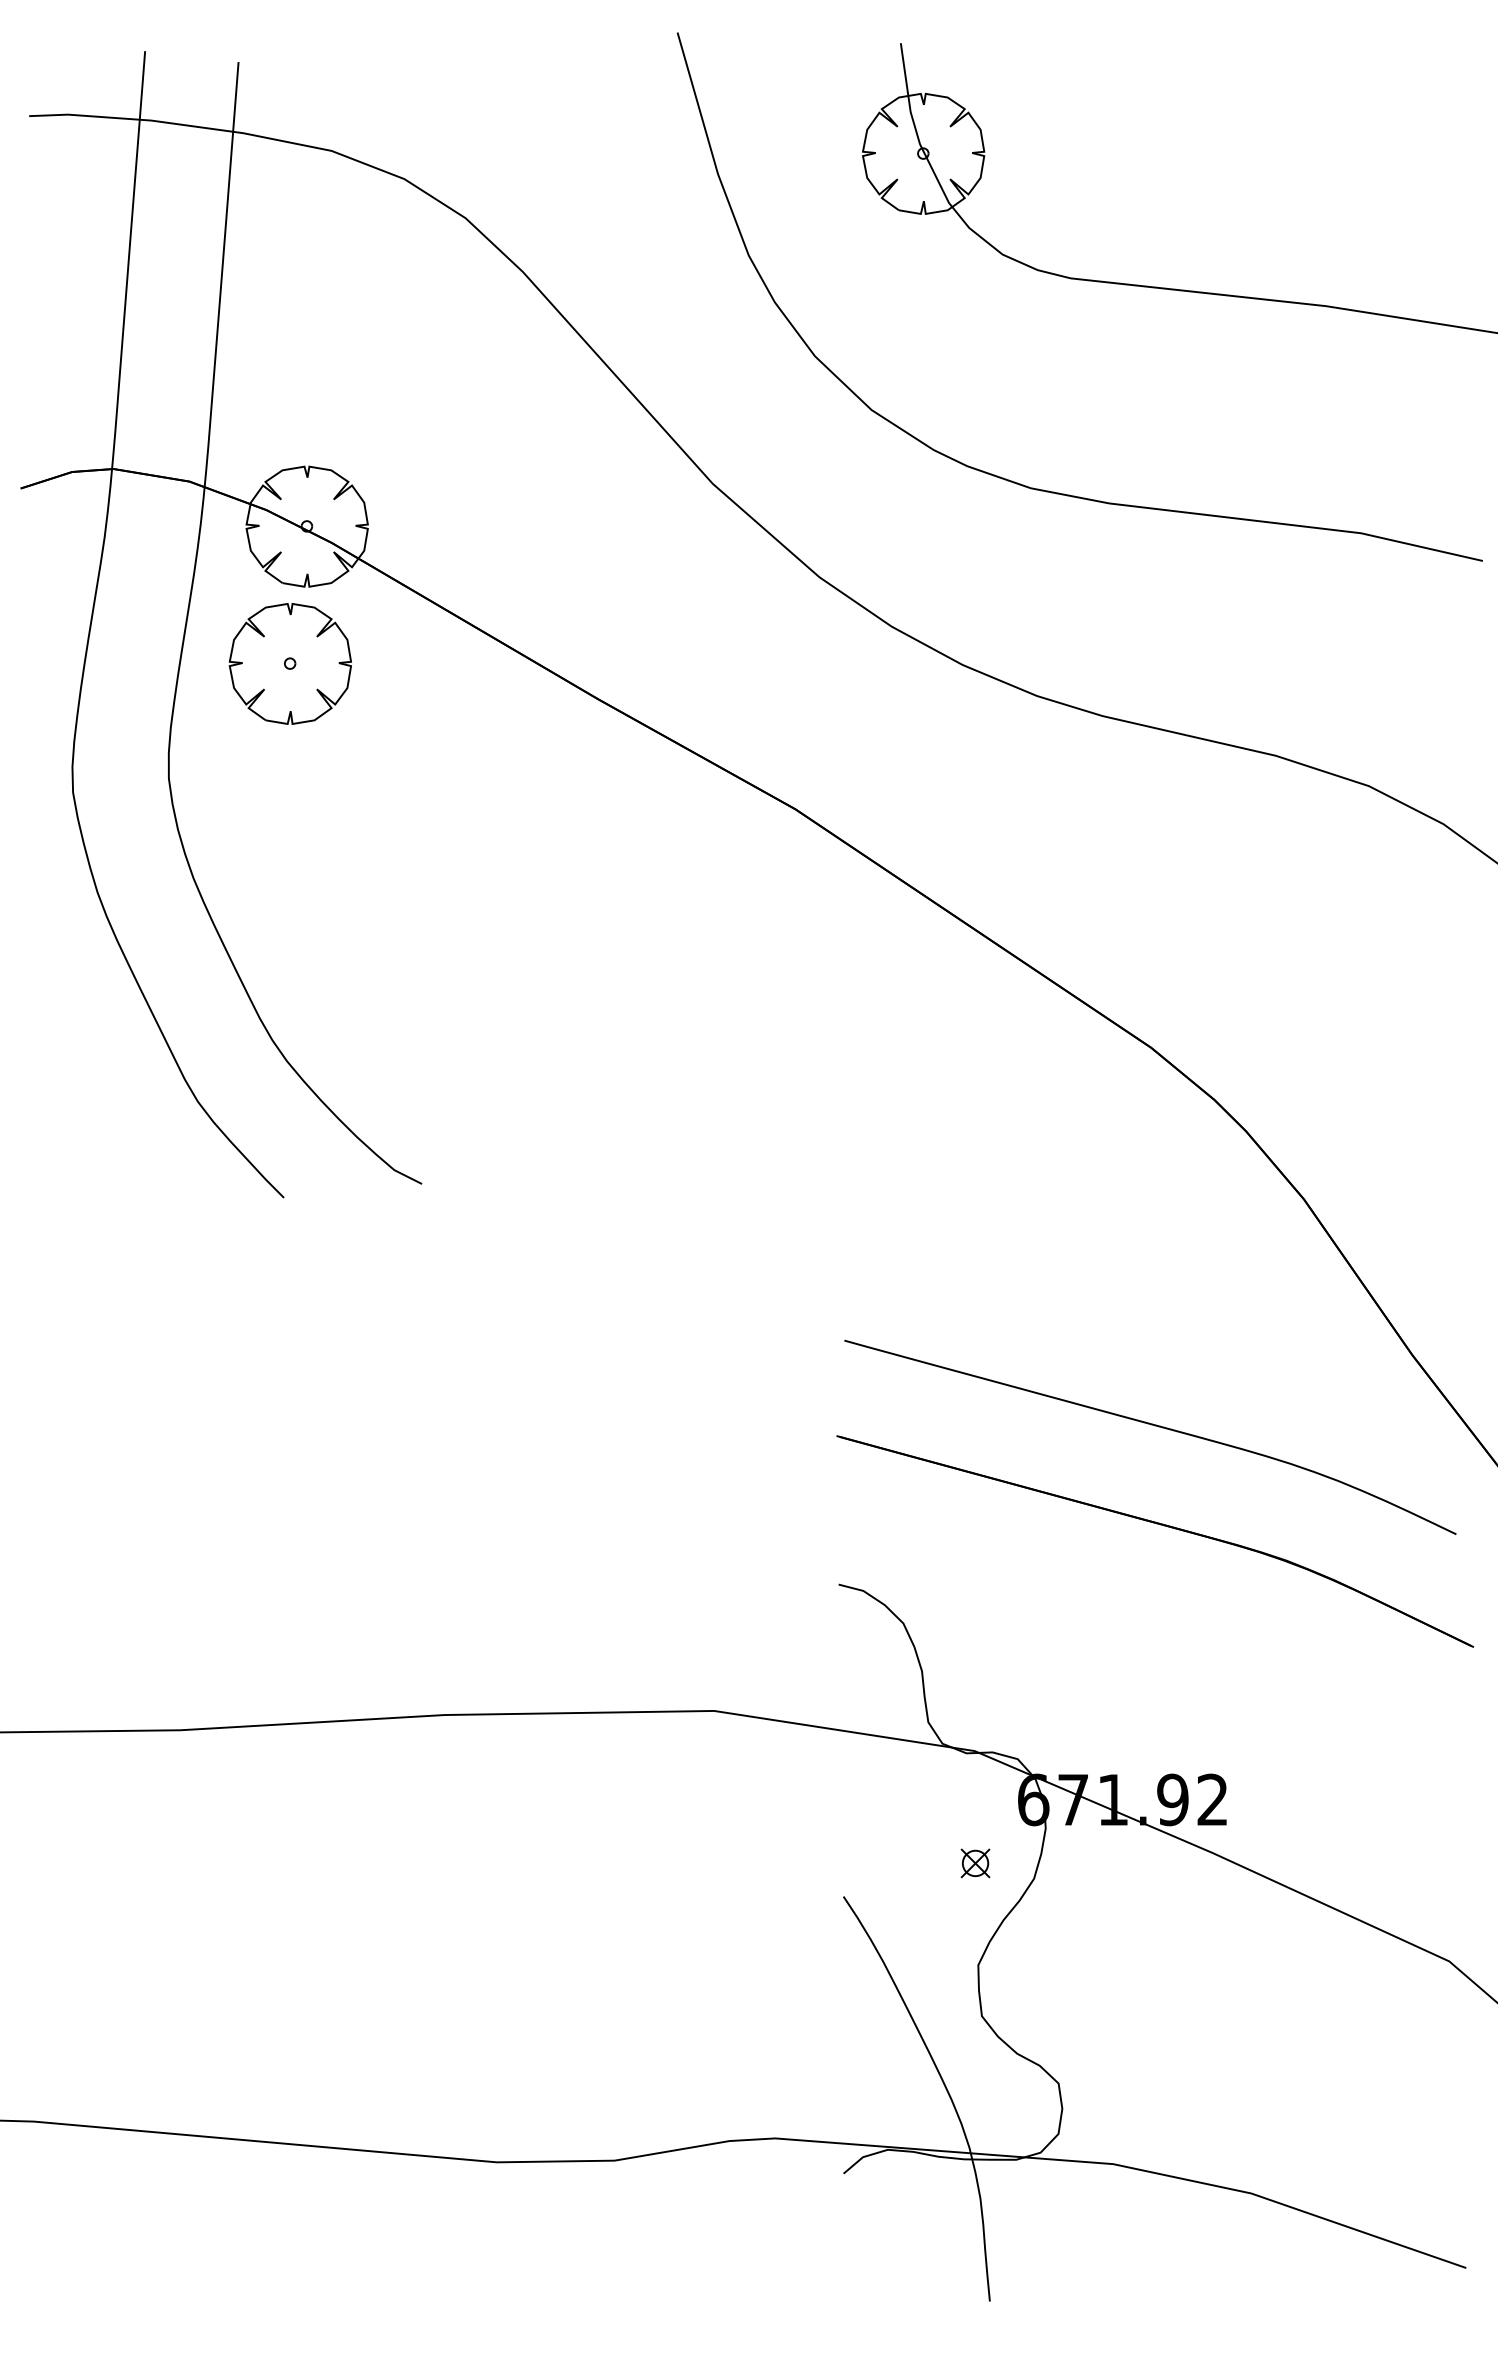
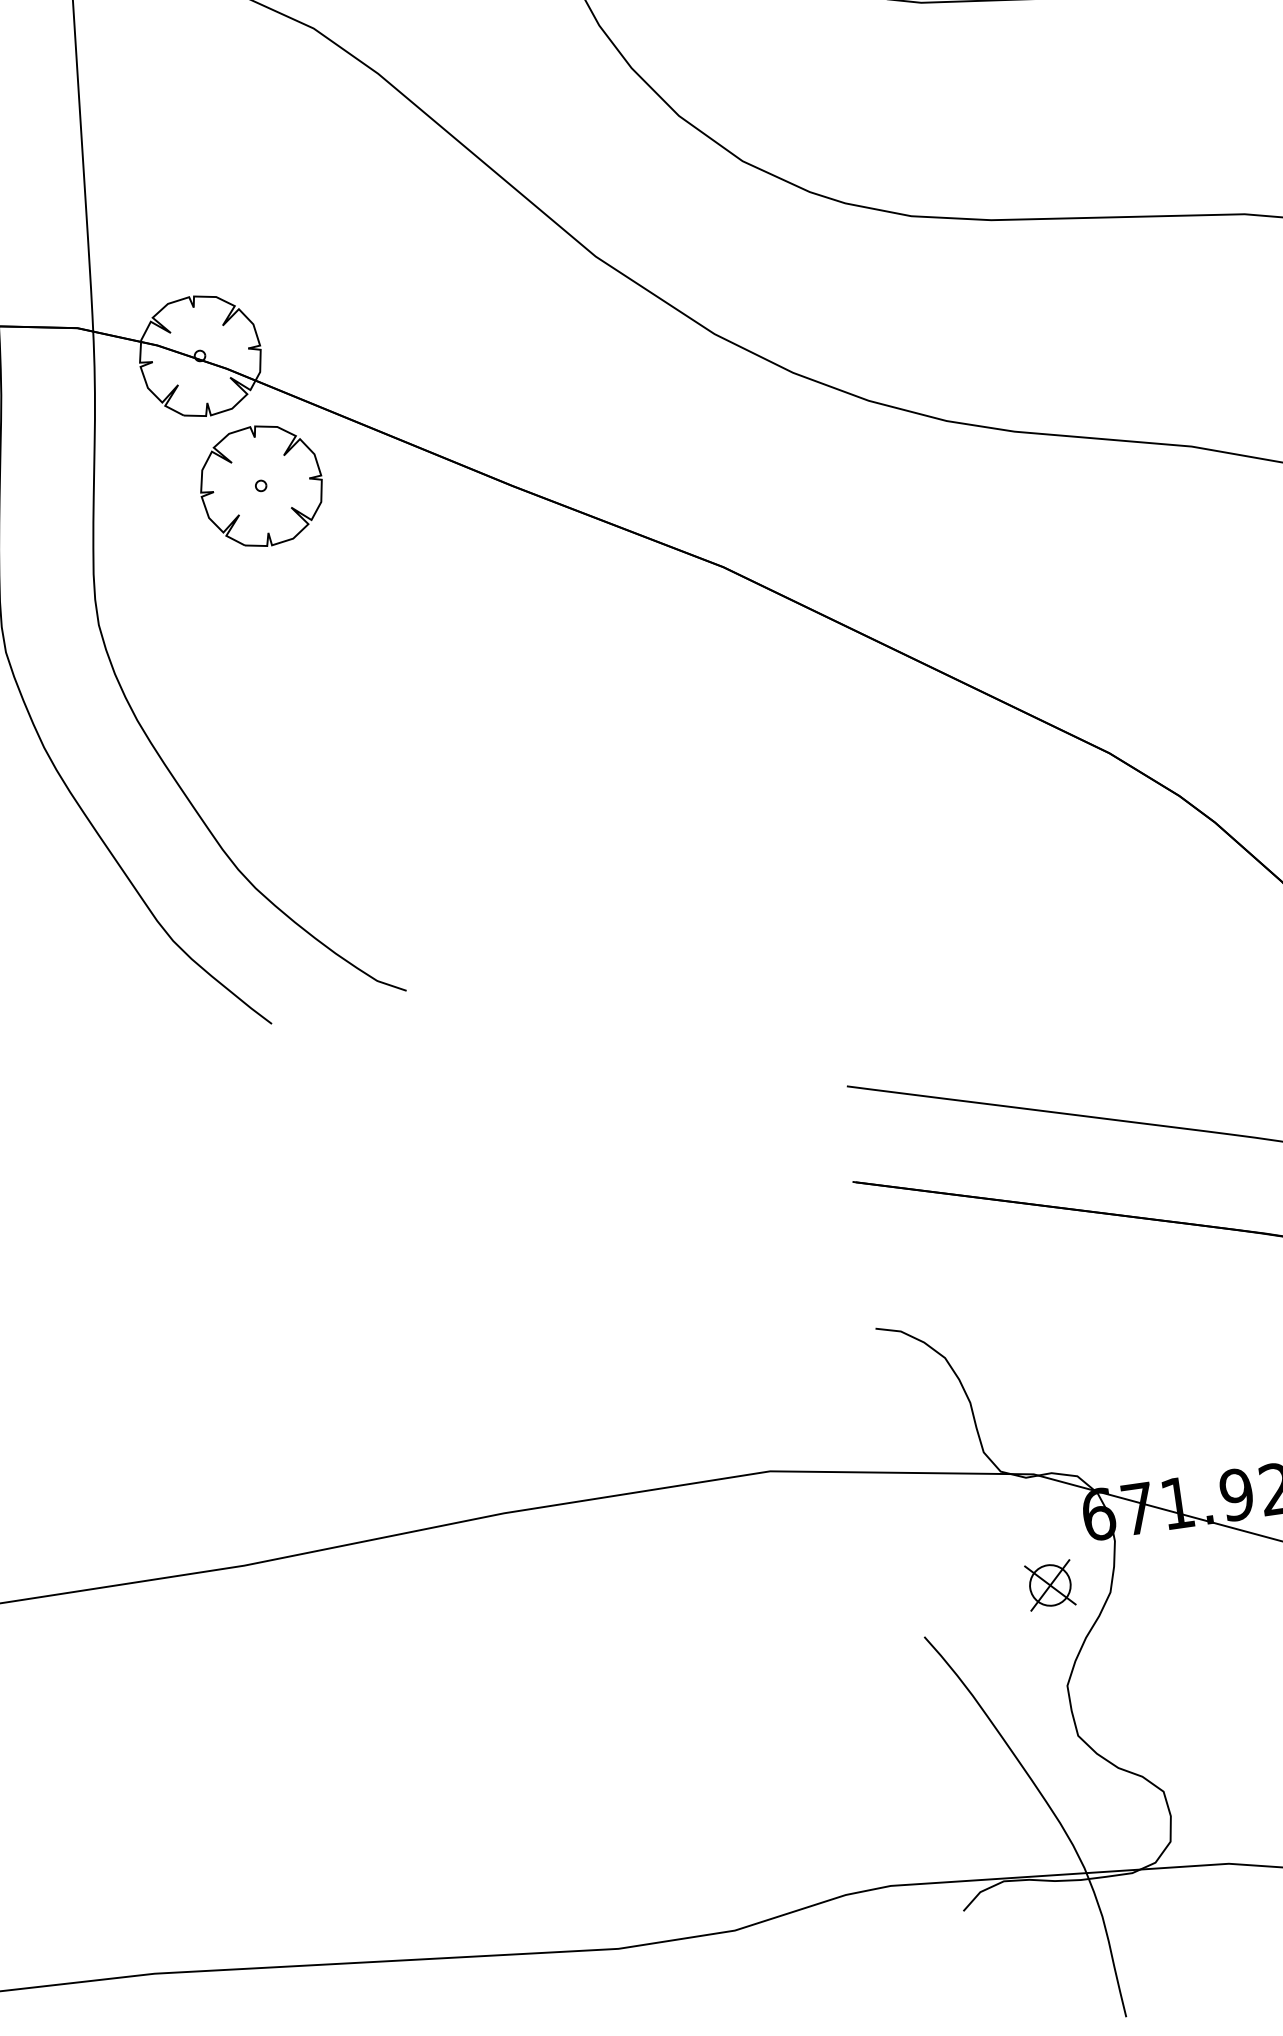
part: (289, 663) -> (260, 485), moved
part: (975, 1863) -> (1050, 1585), size x1.6

